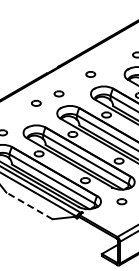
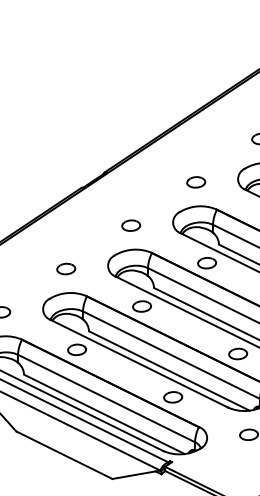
part: (90, 74) -> (195, 182), moved
part: (58, 93) -> (130, 224), moved
part: (36, 102) -> (66, 267), moved
line: (29, 205) -> (64, 454), dashed -> solid

